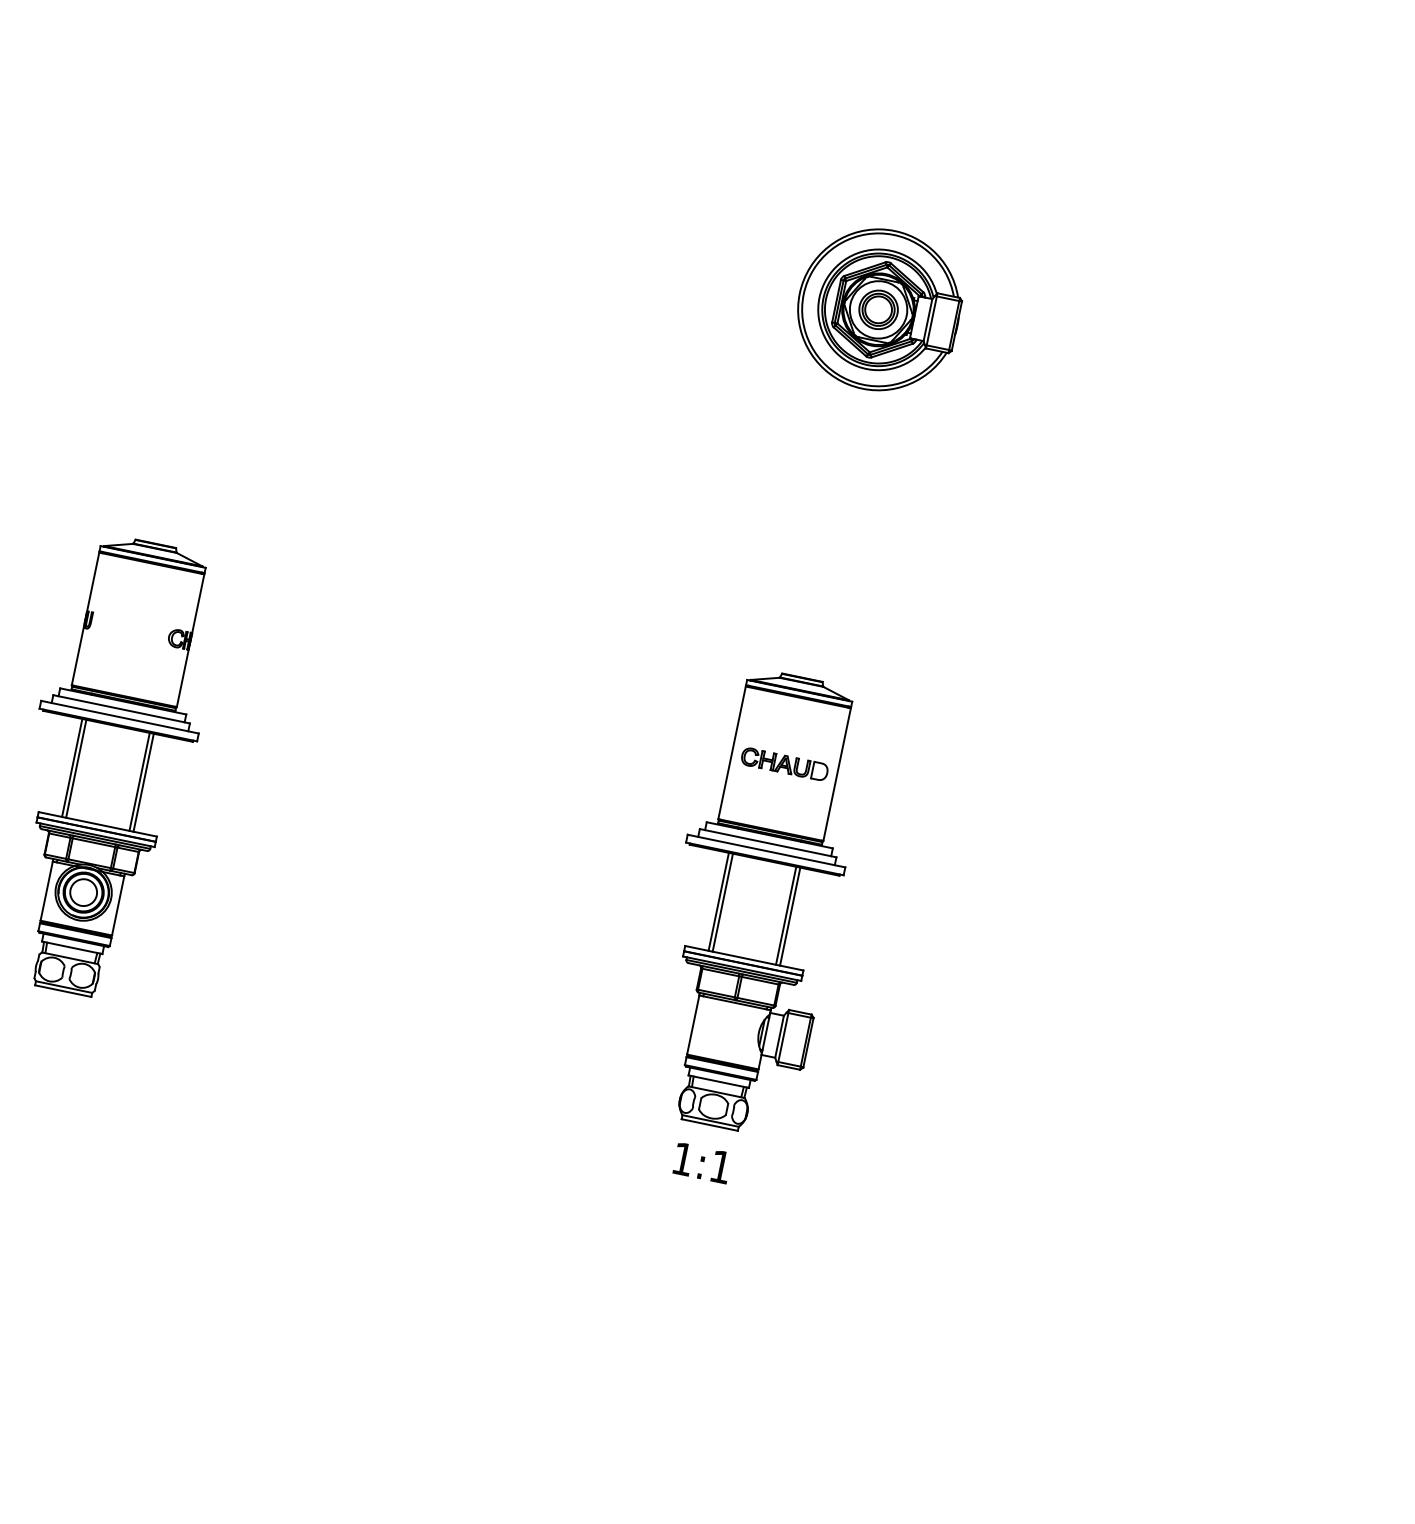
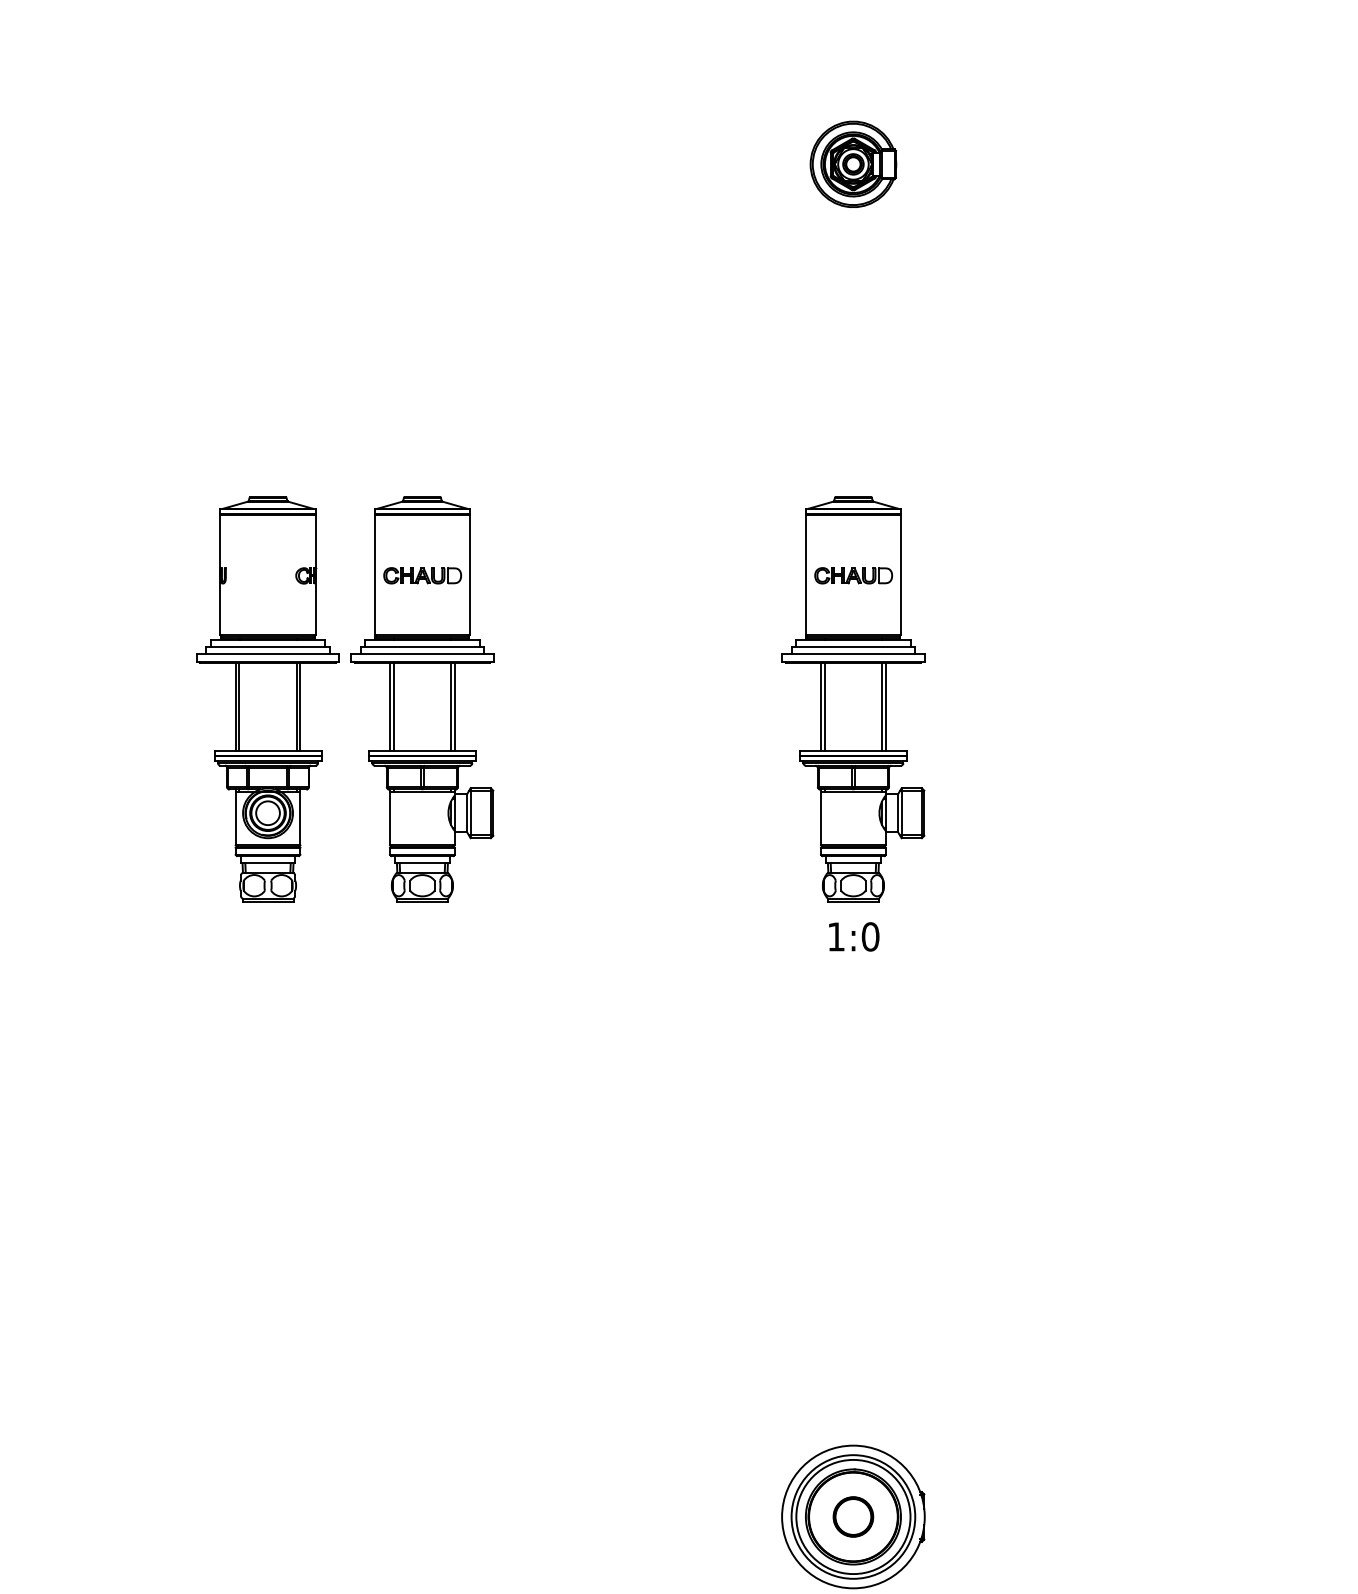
part: (878, 310) -> (853, 164), size x0.6
part: (280, 802) -> (422, 699), added
text: (720, 1166) -> (870, 936), 1:1 -> 1:0

